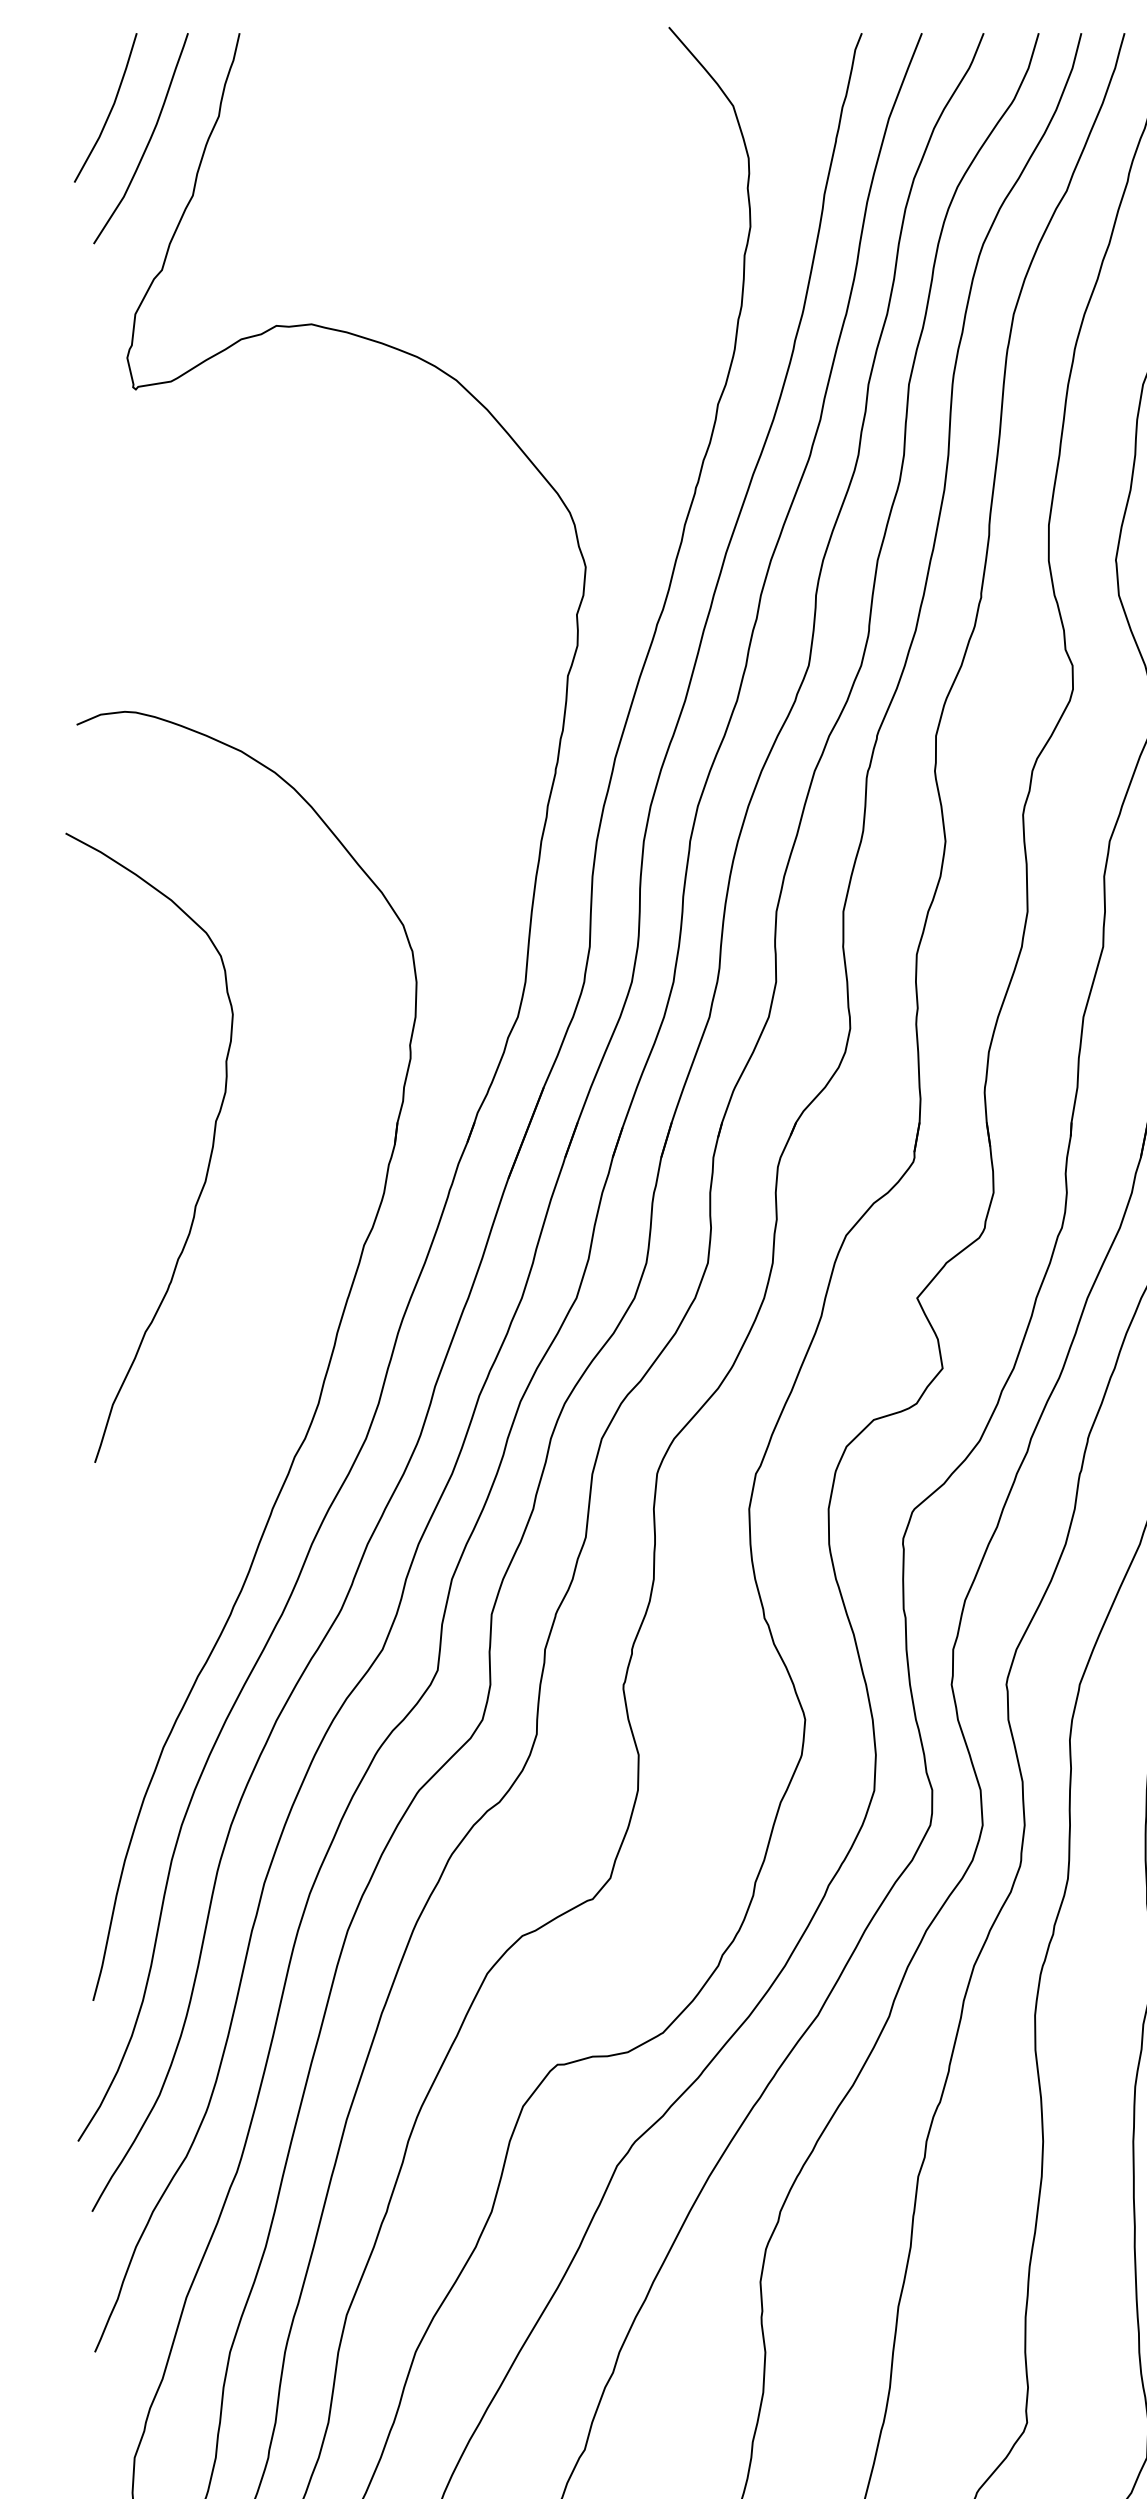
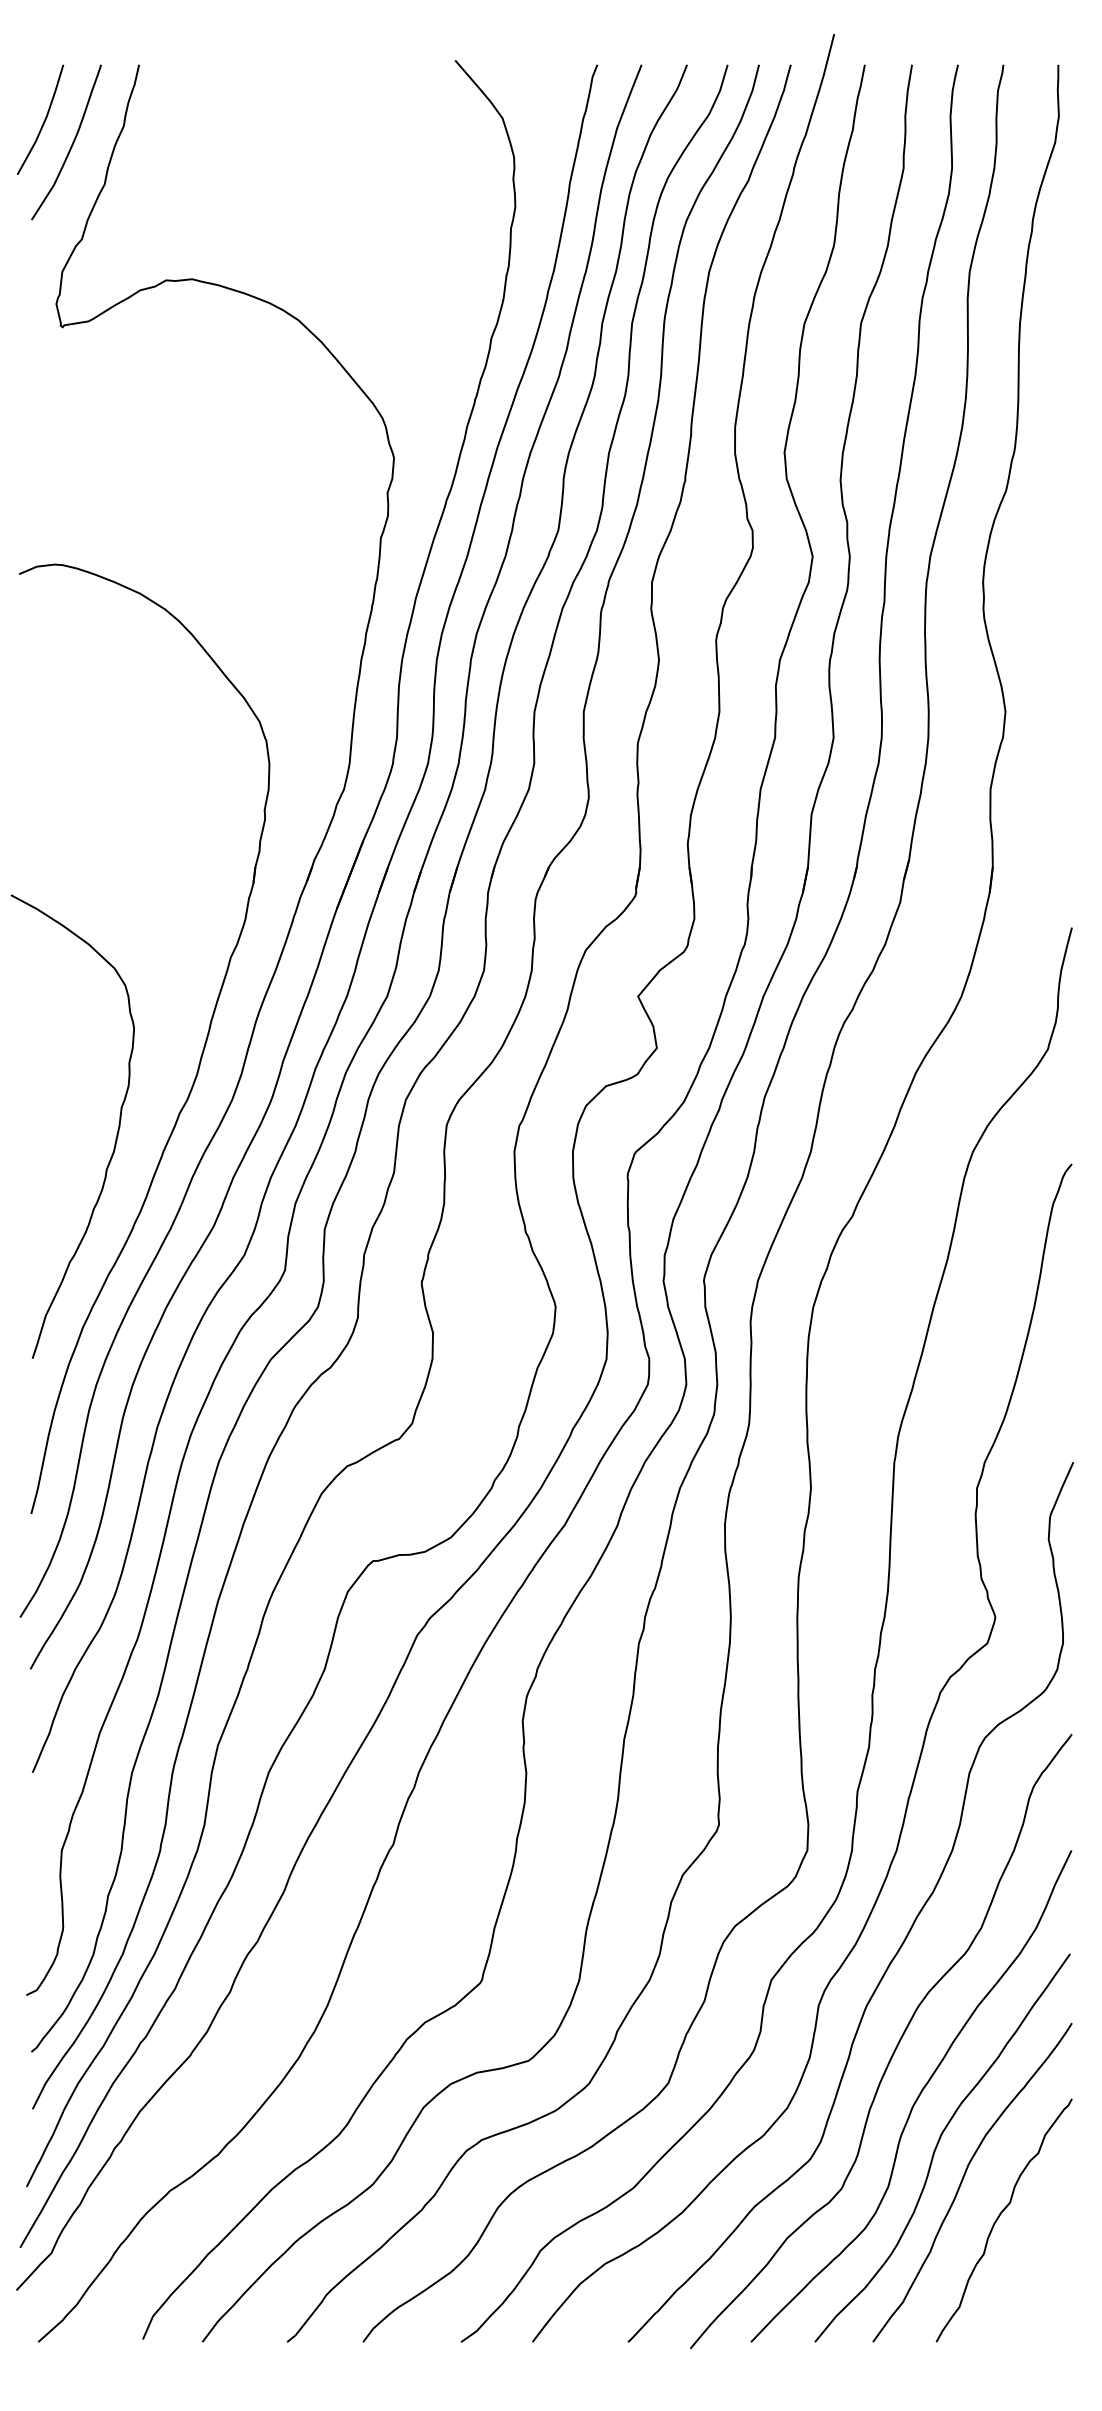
curve: (207, 1163) -> (115, 1138), moved

